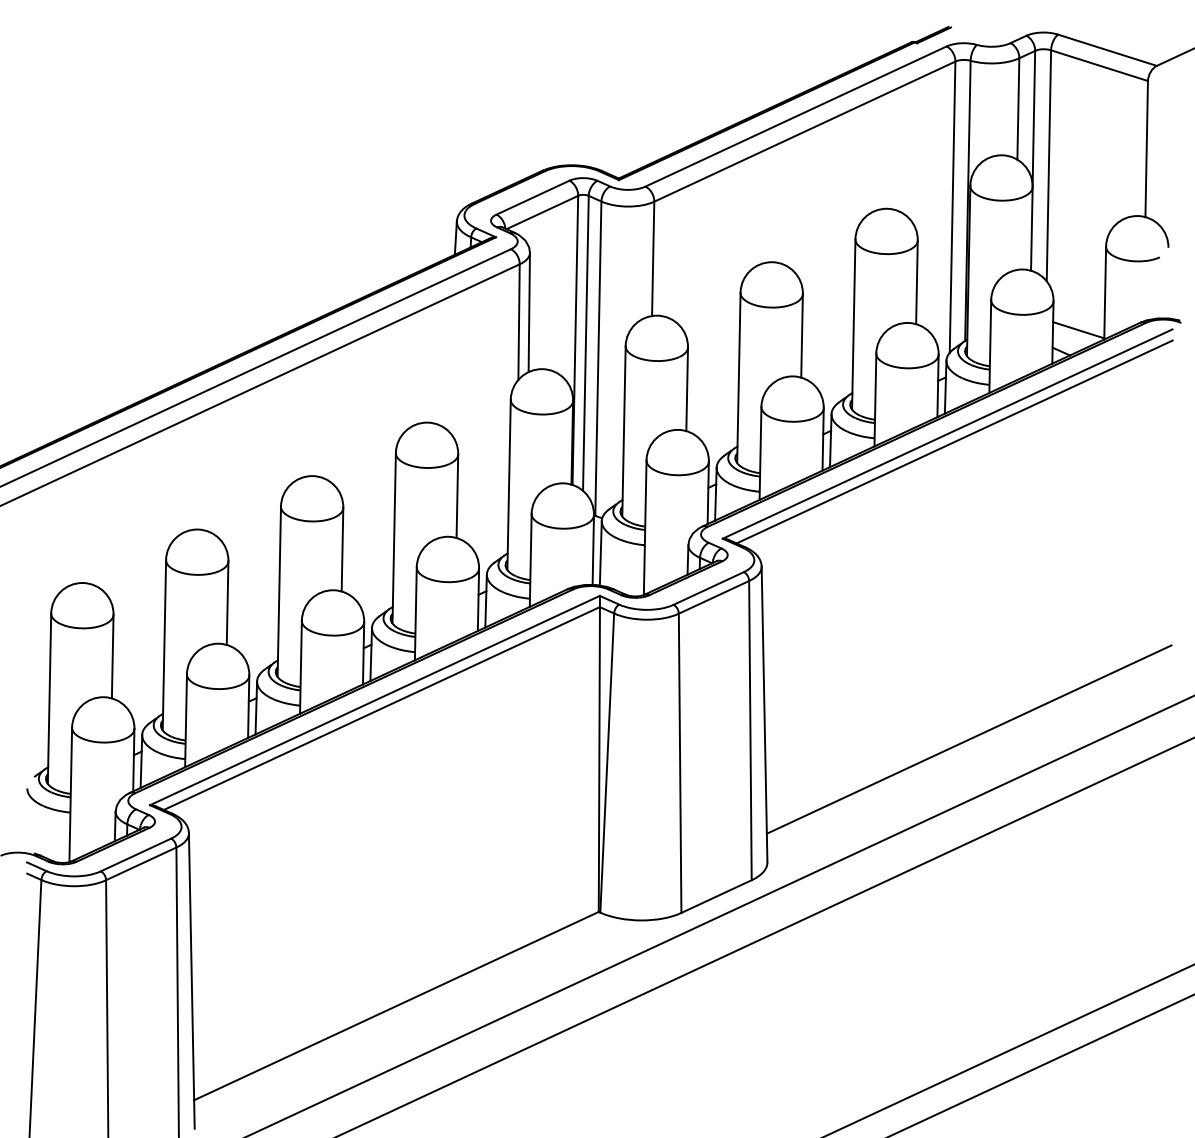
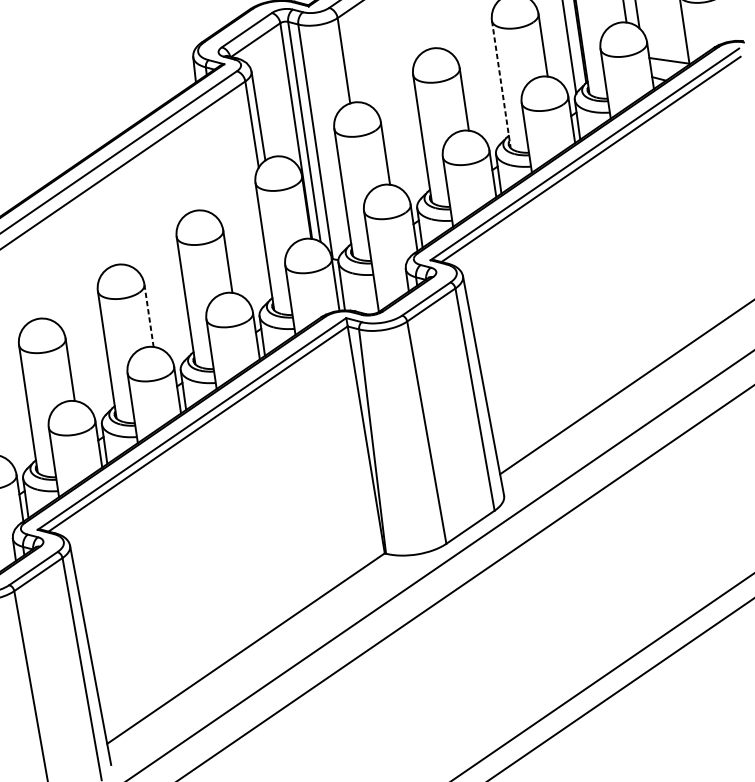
line: (853, 324) -> (501, 84), solid -> dashed
line: (342, 549) -> (149, 315), solid -> dashed

